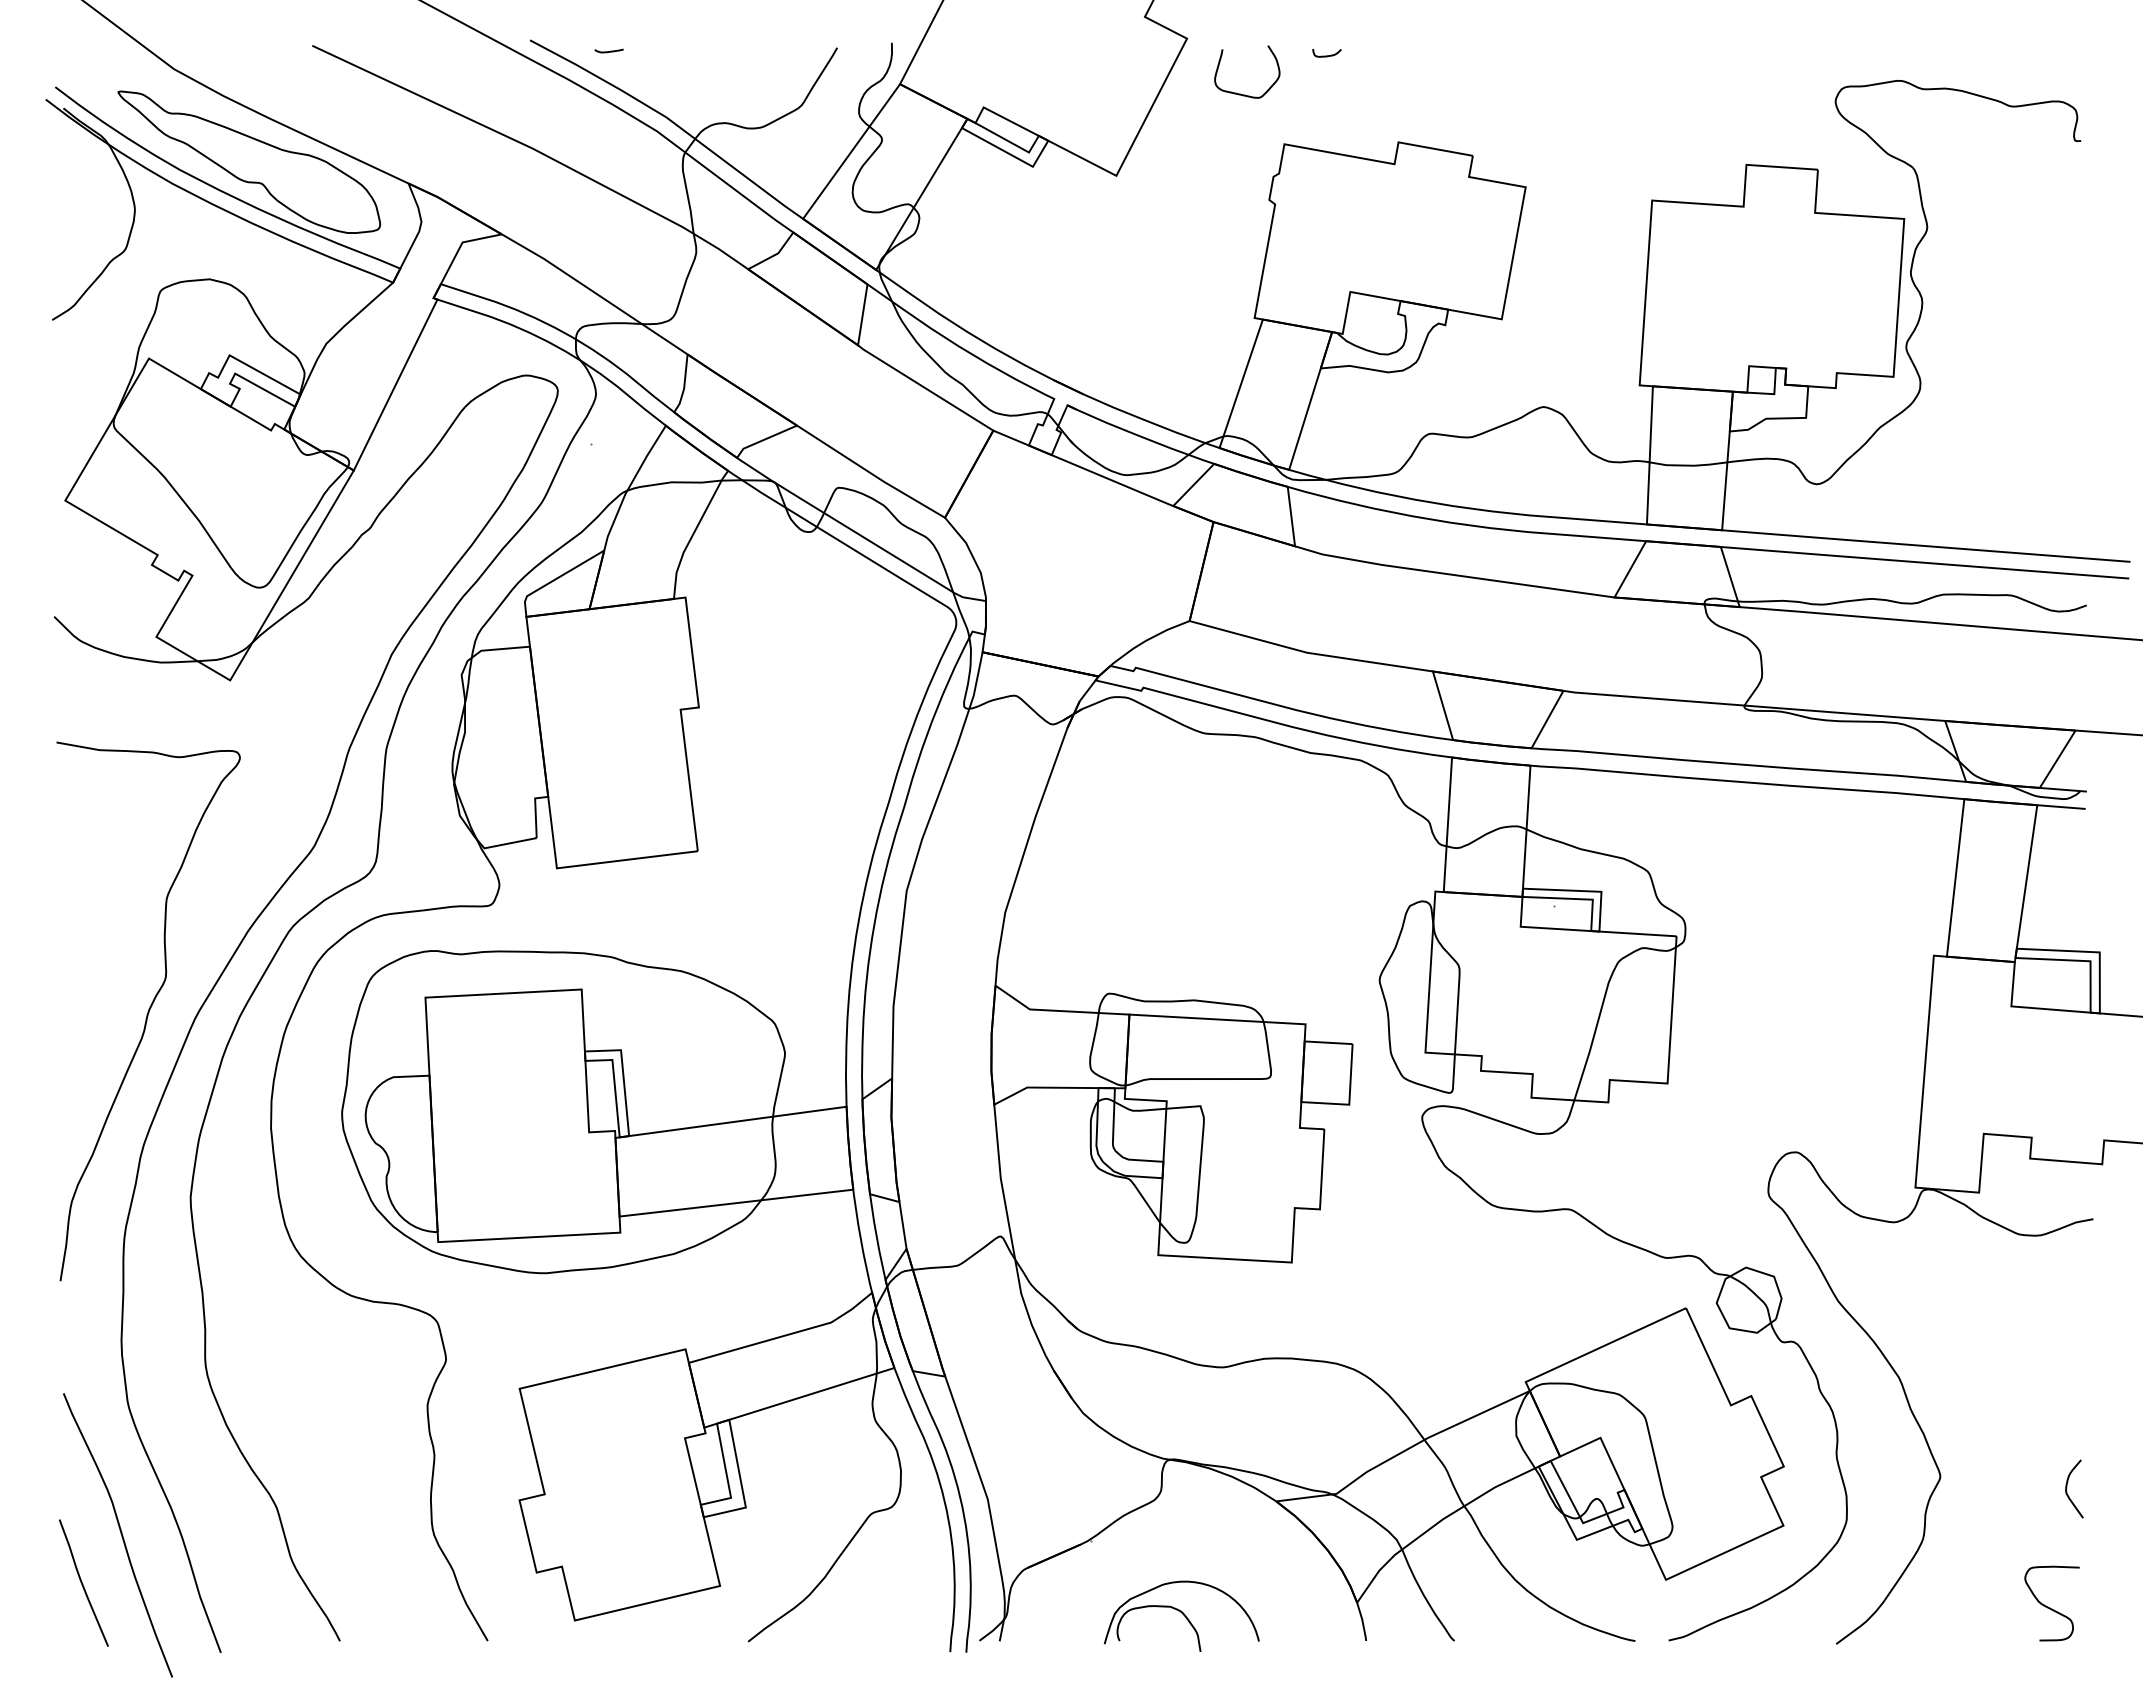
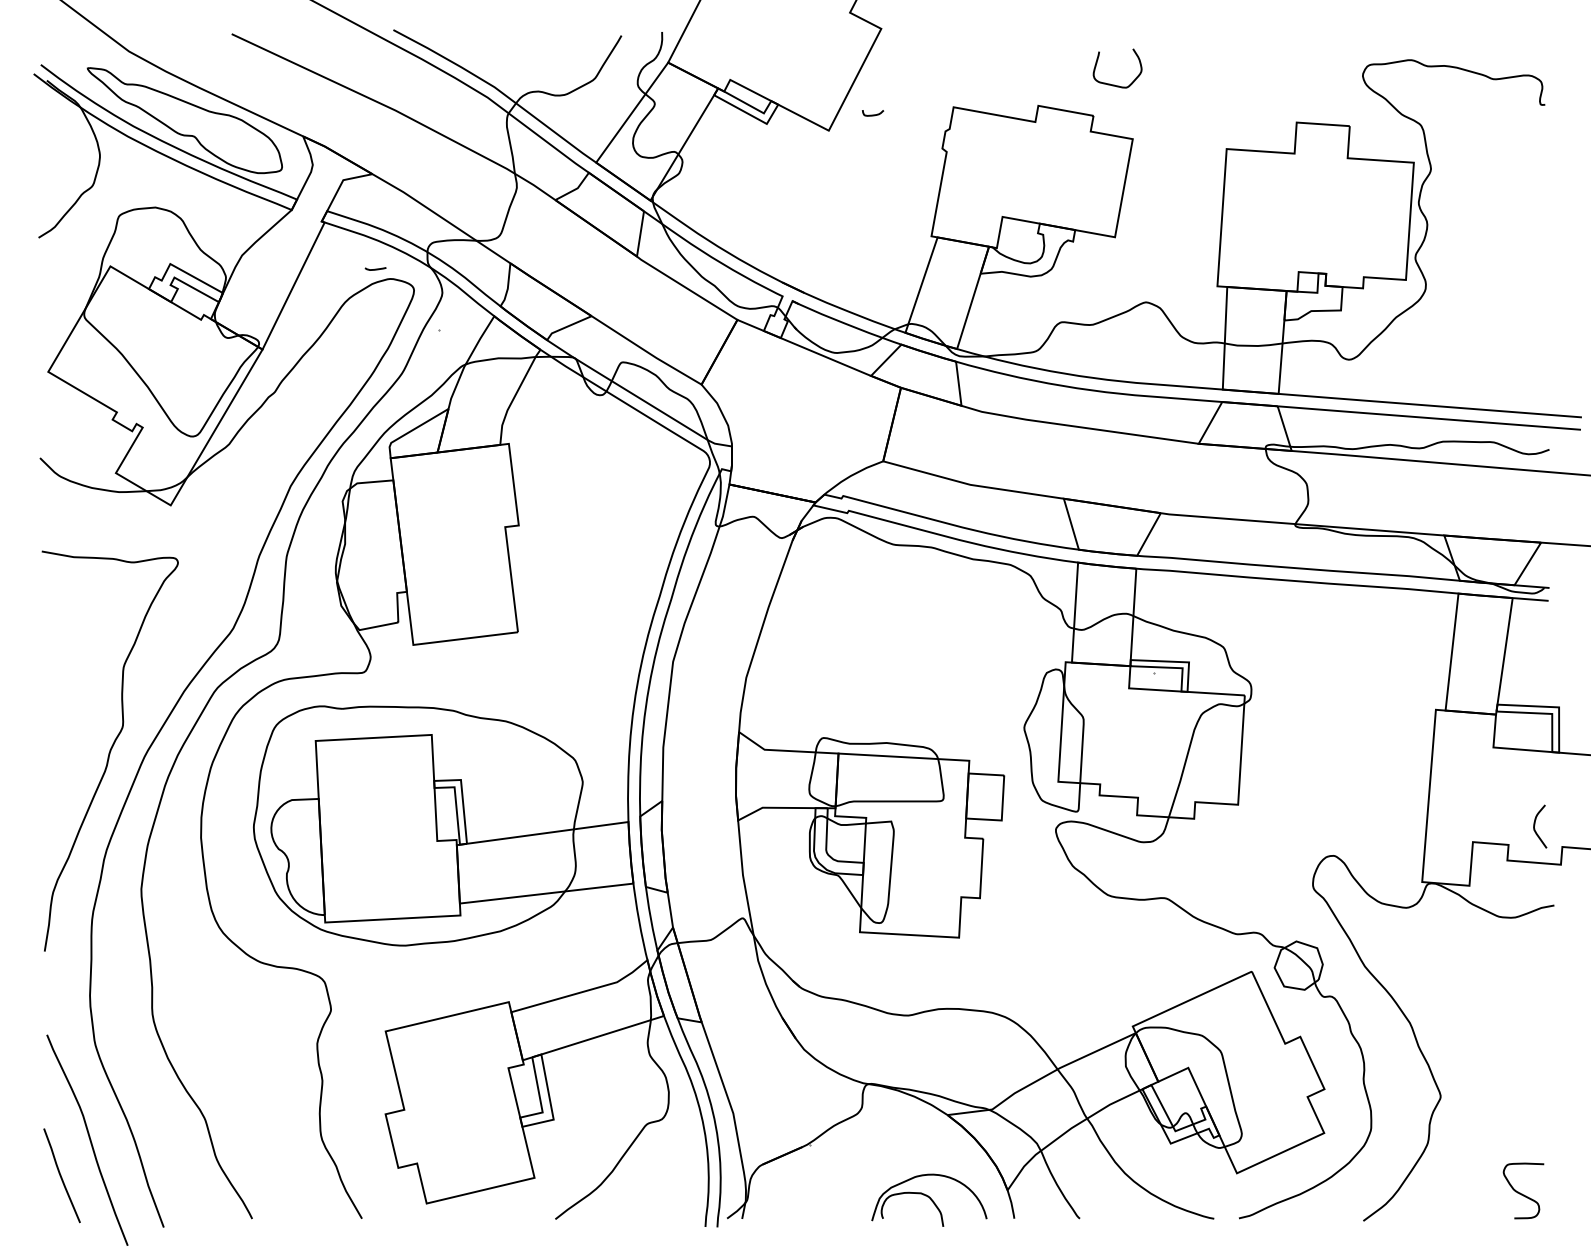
curve: (608, 51) -> (375, 269), moved
curve: (1326, 55) -> (872, 114), moved
curve: (1240, 93) -> (1112, 84), moved
curve: (2067, 1487) -> (1535, 825), moved
part: (1181, 1615) -> (929, 1199), moved

